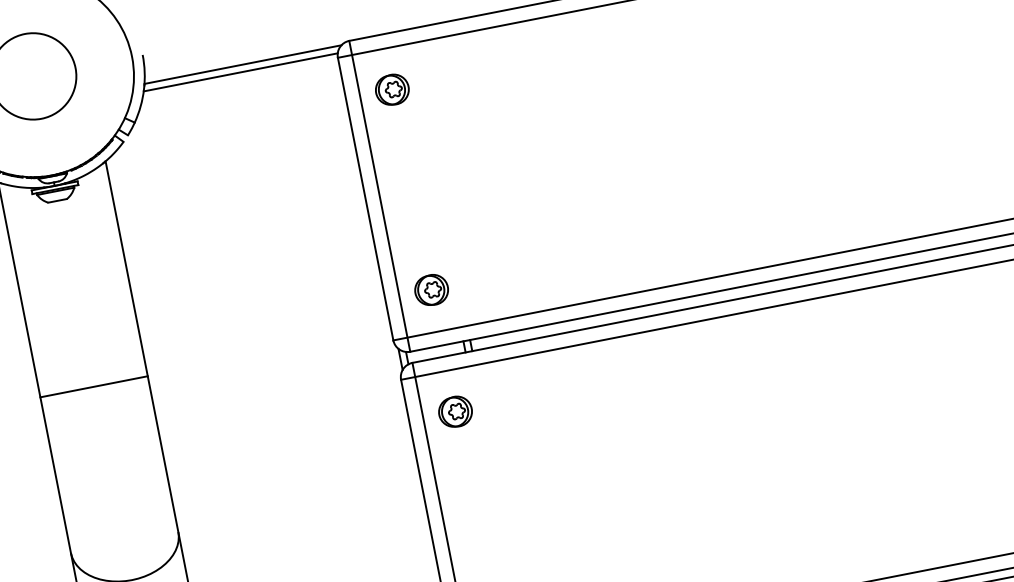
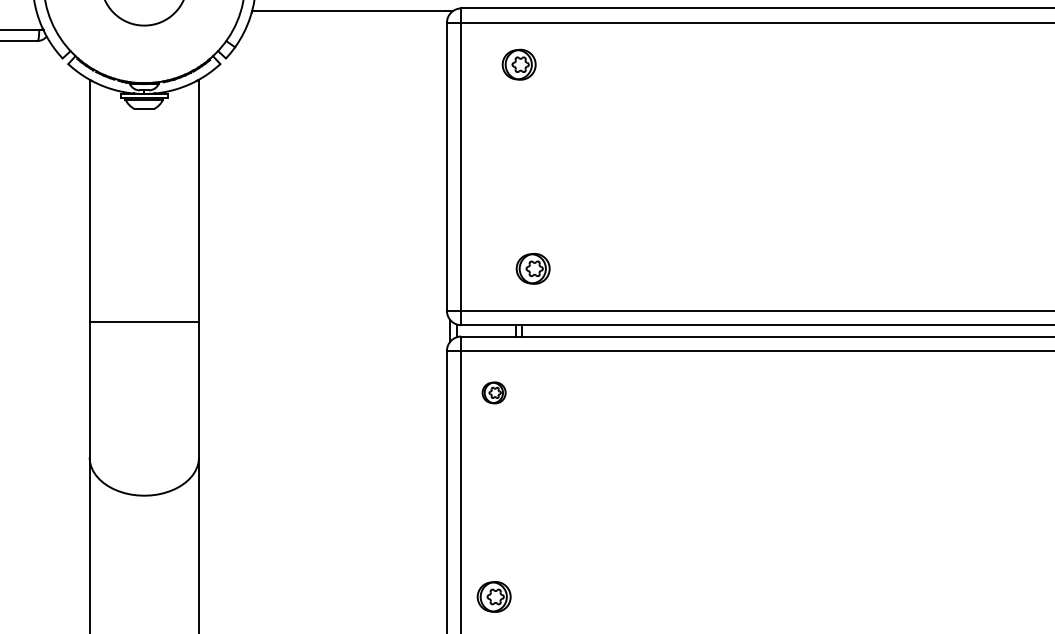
line: (240, 72) -> (348, 18), removed
part: (391, 89) -> (518, 64), moved
part: (430, 289) -> (532, 268), moved
line: (94, 386) -> (144, 321), moved
part: (454, 411) -> (493, 392), size x0.7

